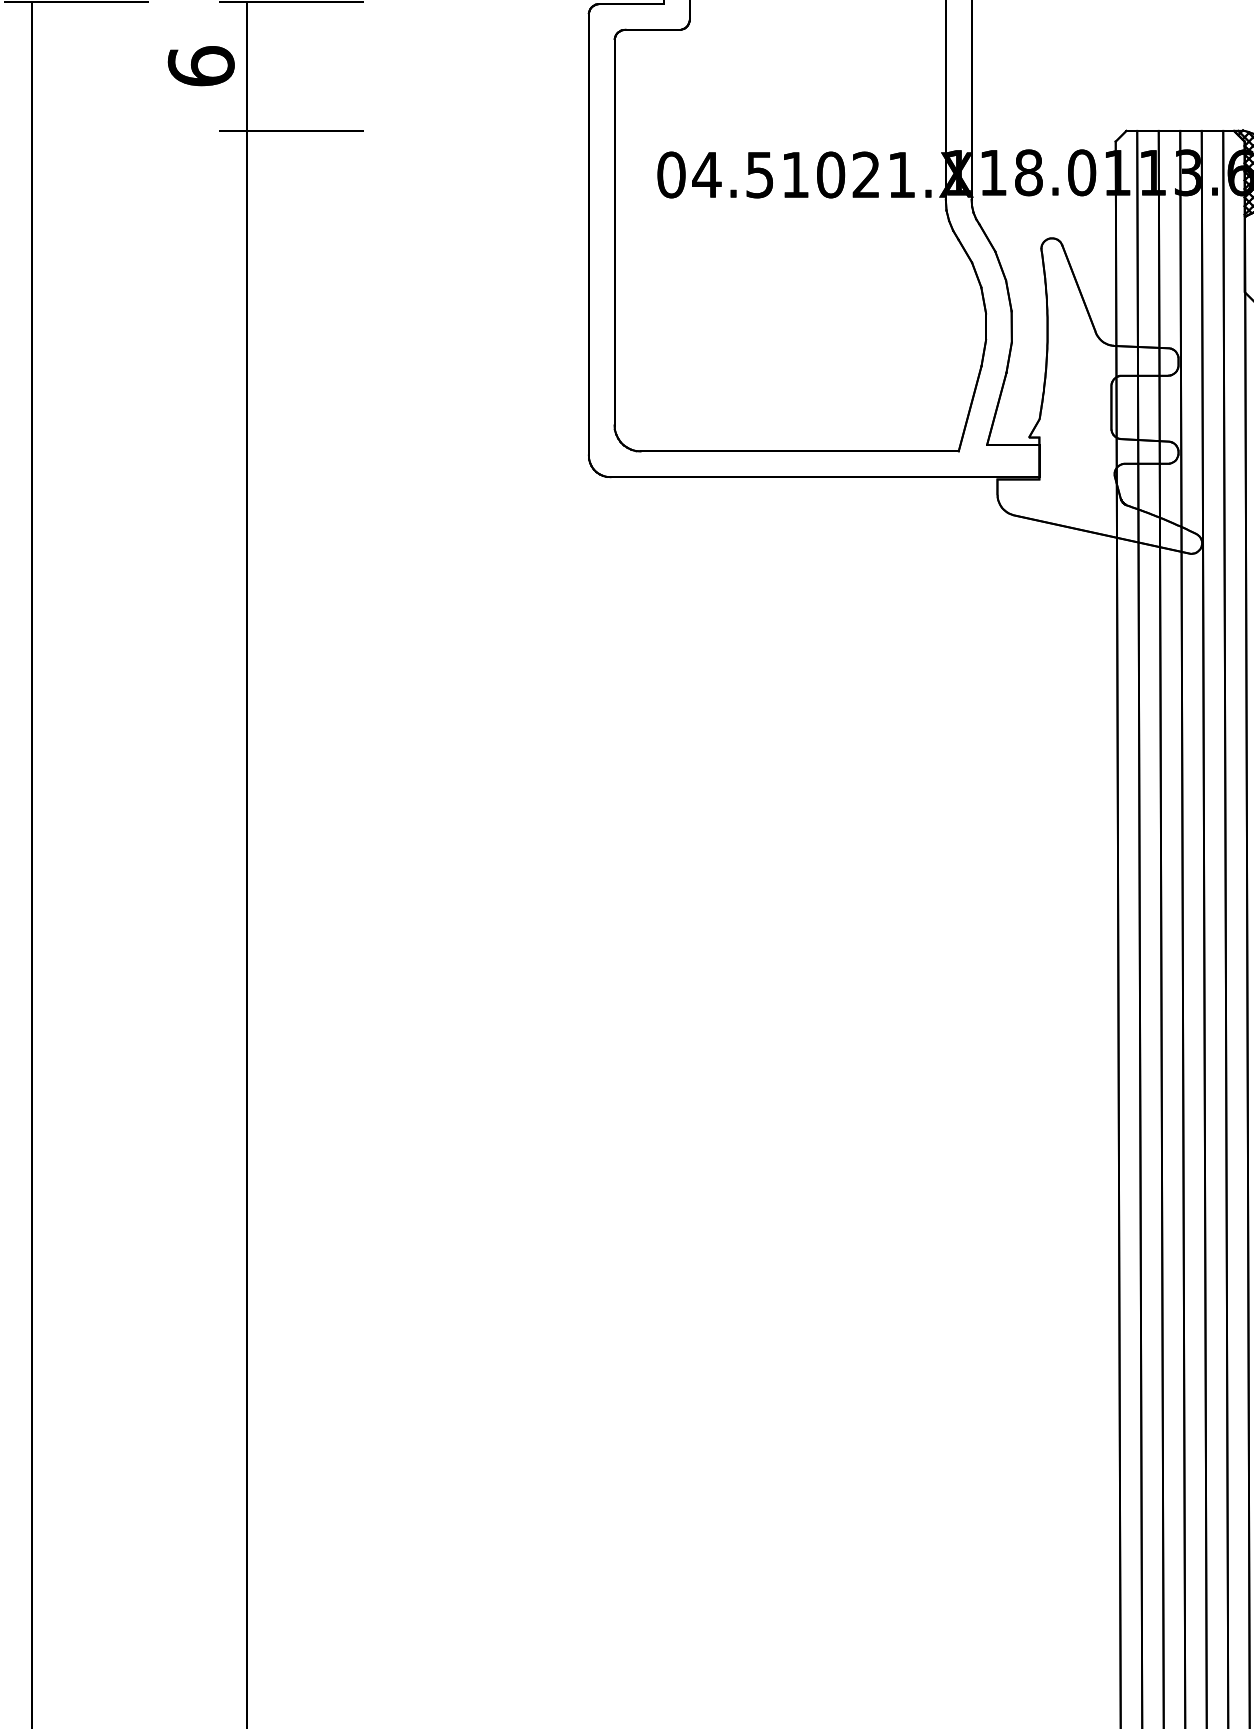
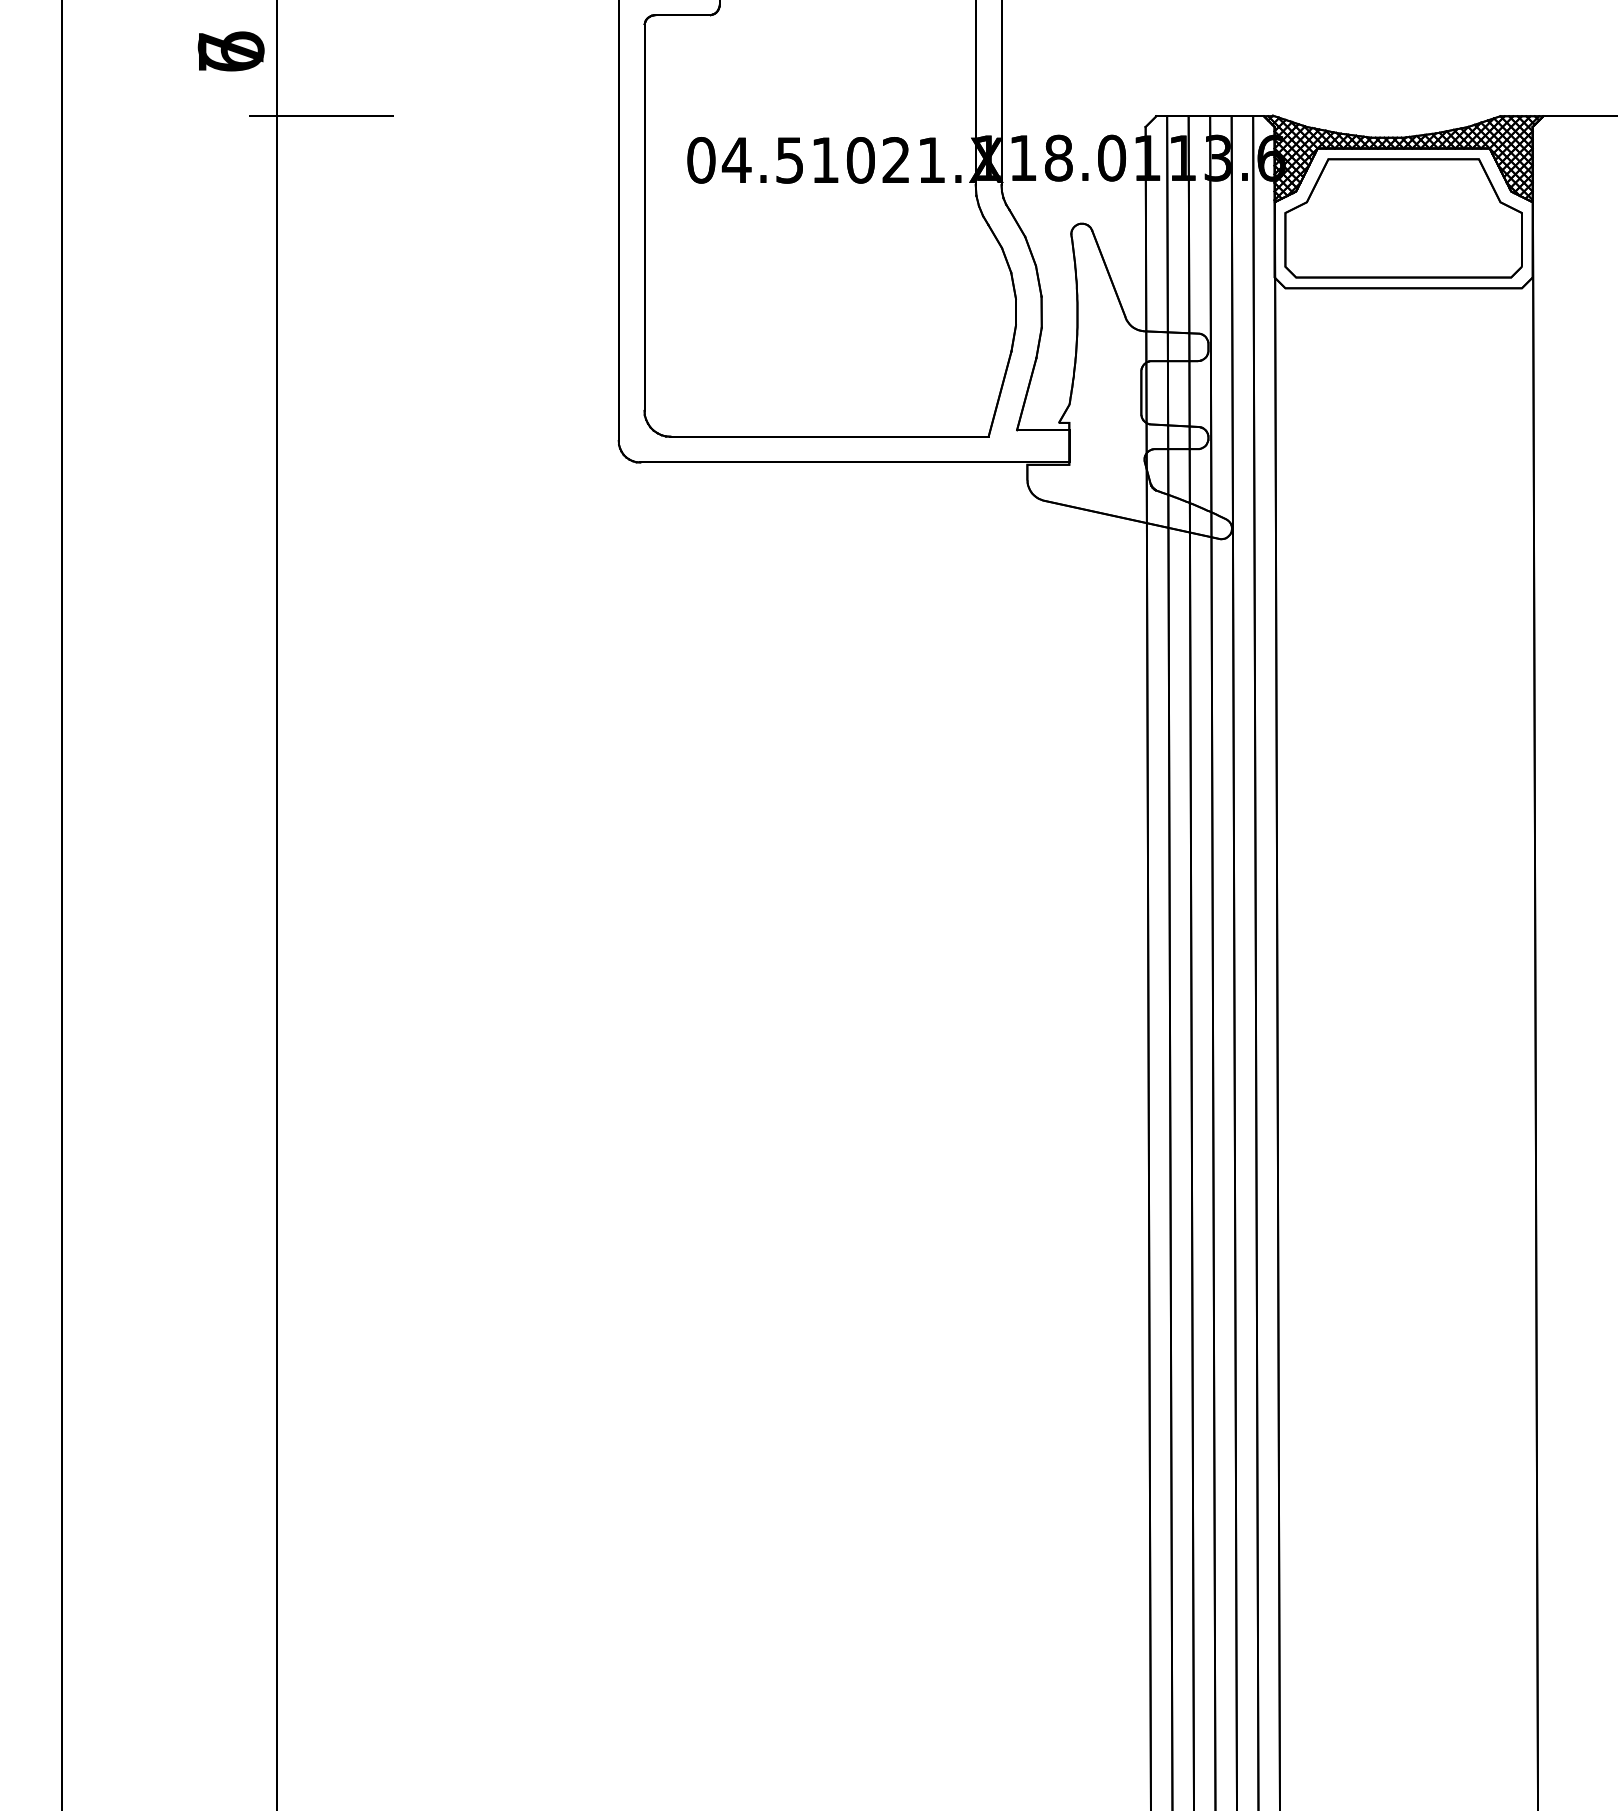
text: (200, 66) -> (230, 51), 6 -> 7

